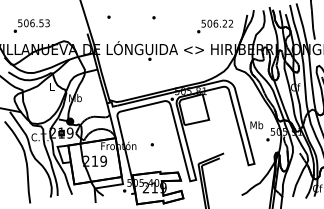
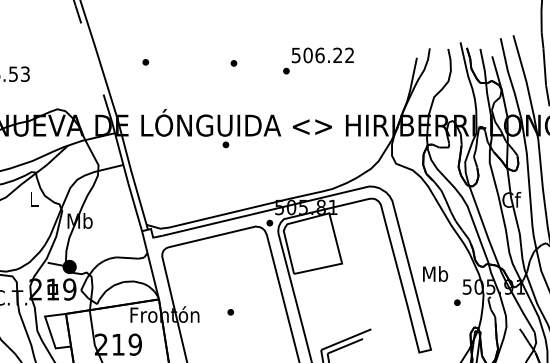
text: (214, 26) -> (317, 60), moved

